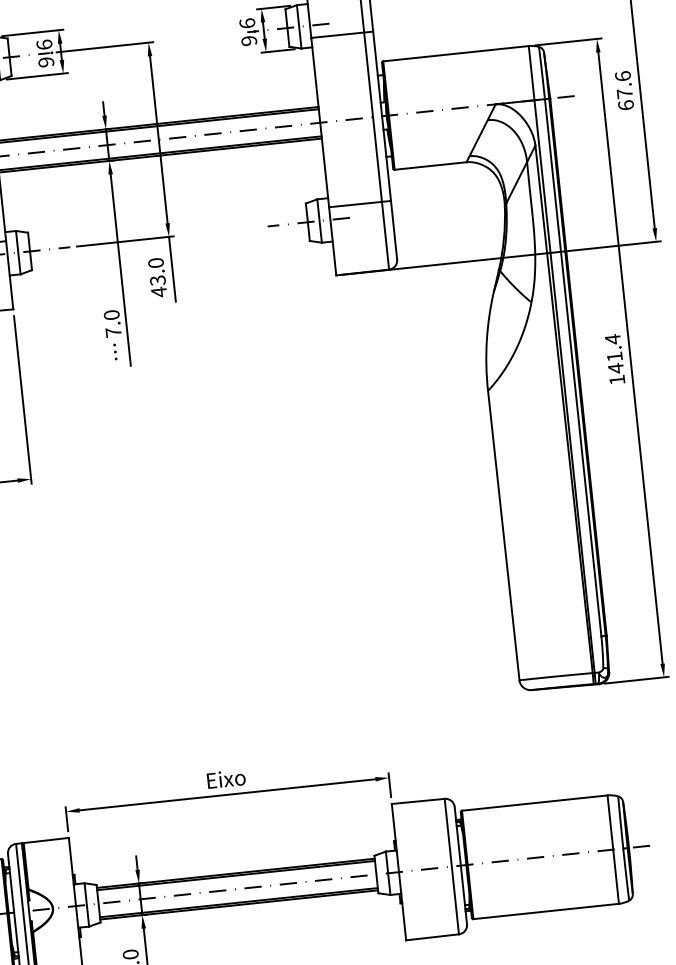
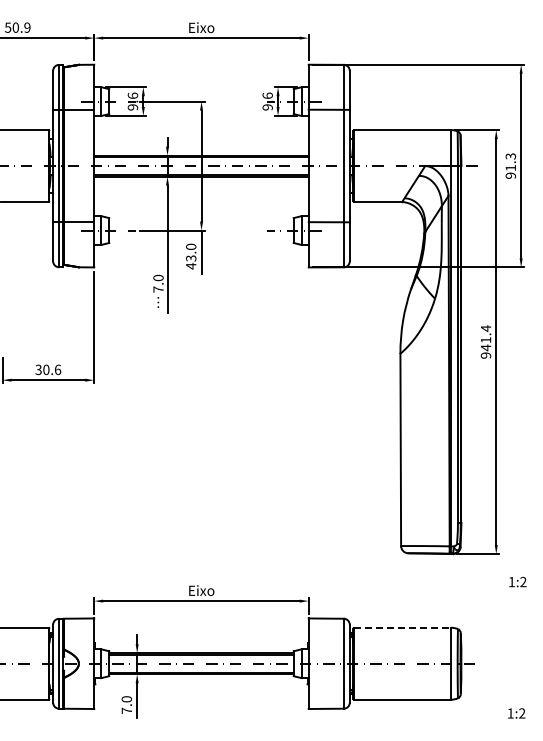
text: (623, 89) -> (510, 165), 67.6 -> 91.3
text: (616, 380) -> (485, 355), 141.4 -> 941.4
line: (535, 802) -> (403, 627), solid -> dashed

